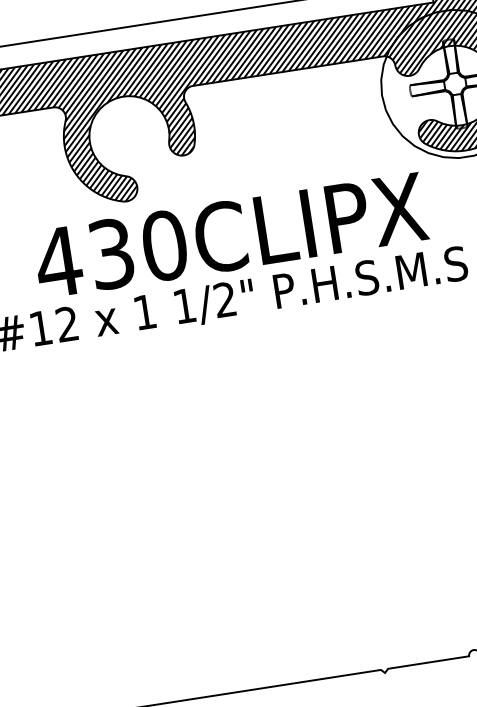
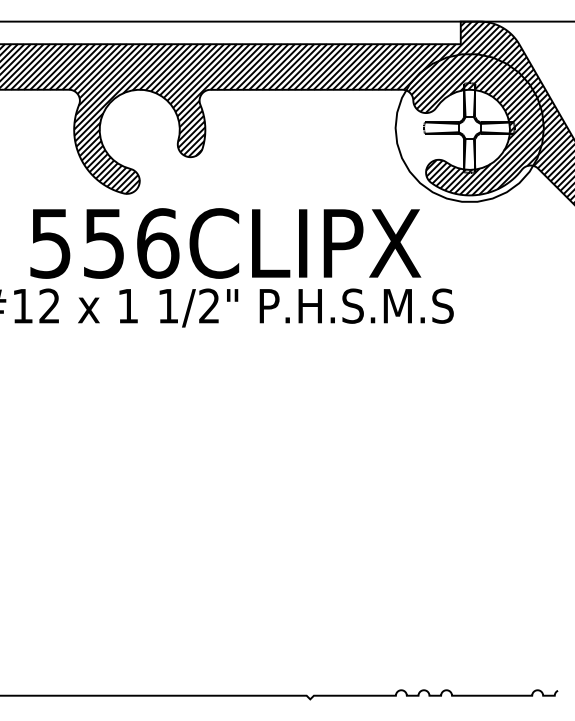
text: (111, 254) -> (103, 243), 430CLIPX -> 556CLIPX

